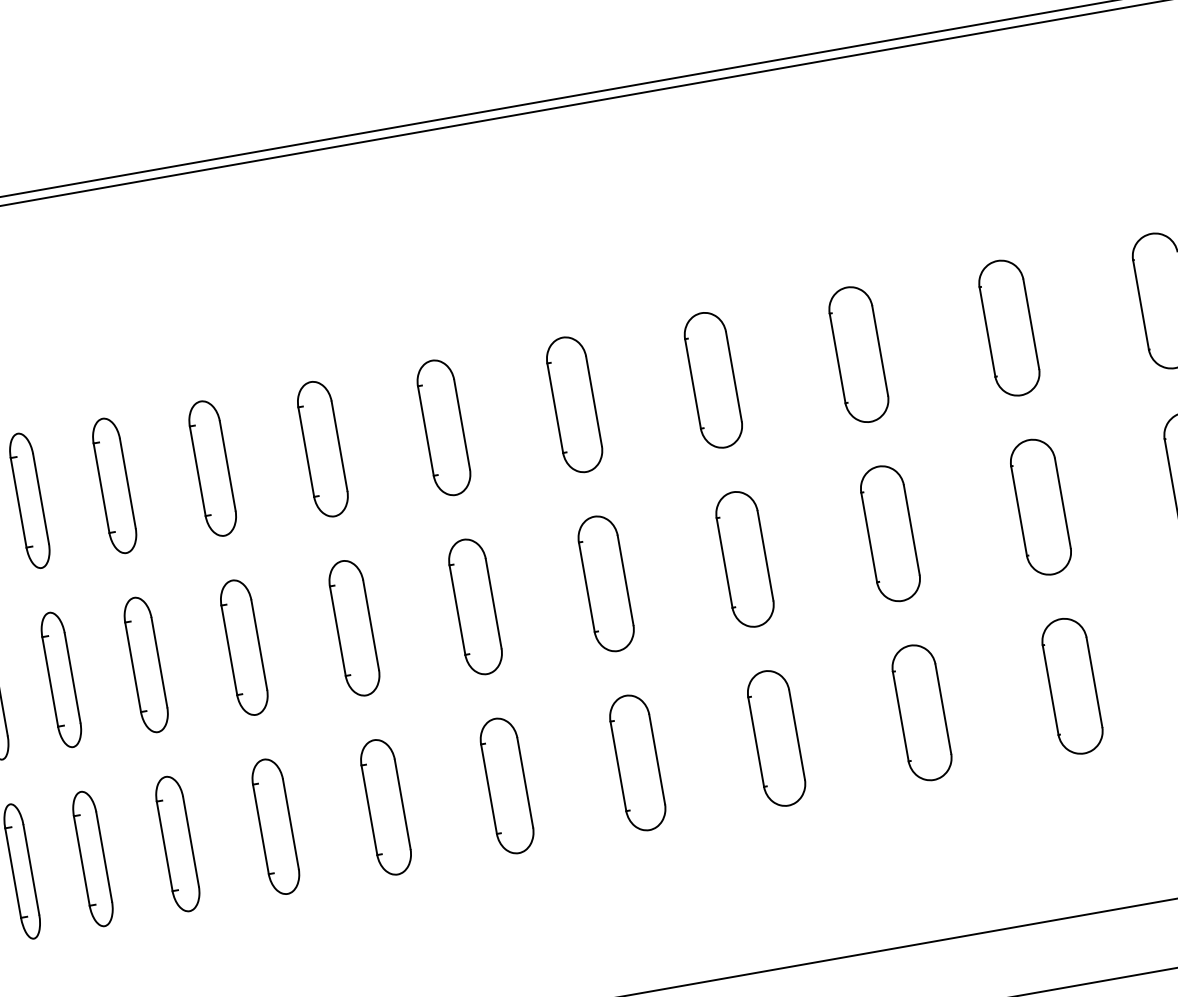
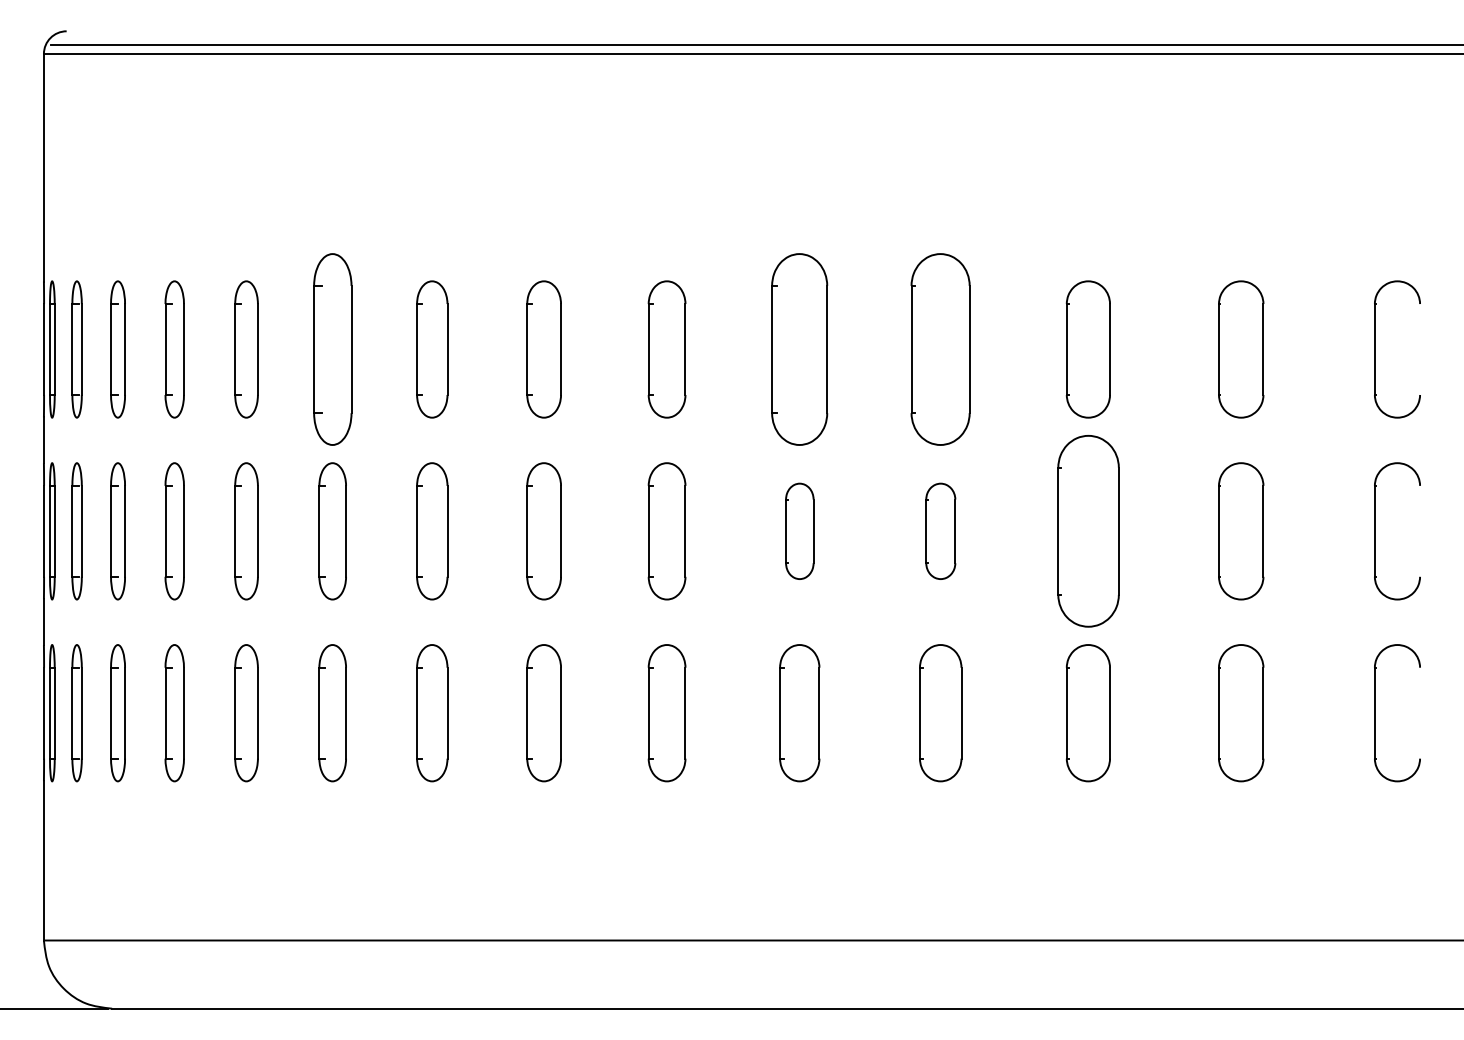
part: (713, 380) -> (940, 349), size x1.4
part: (574, 404) -> (799, 349), size x1.4
part: (114, 485) -> (332, 349), size x1.4
part: (889, 534) -> (1087, 531), size x1.4
part: (744, 559) -> (940, 531), size x0.7
part: (605, 584) -> (799, 531), size x0.7

